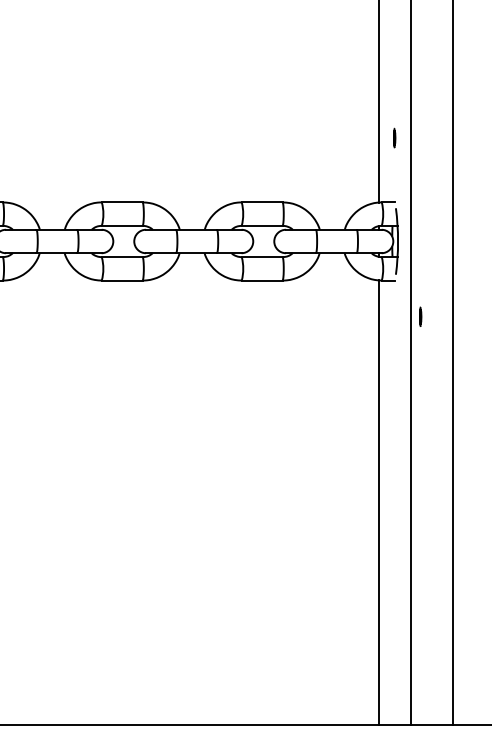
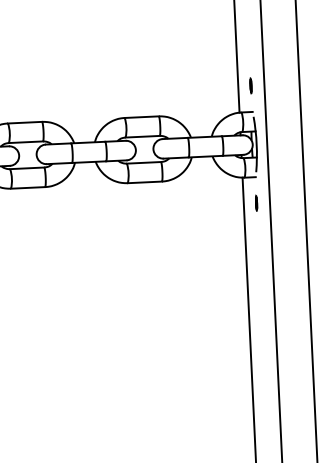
line: (394, 137) -> (250, 85), moved
line: (420, 316) -> (256, 202), moved

